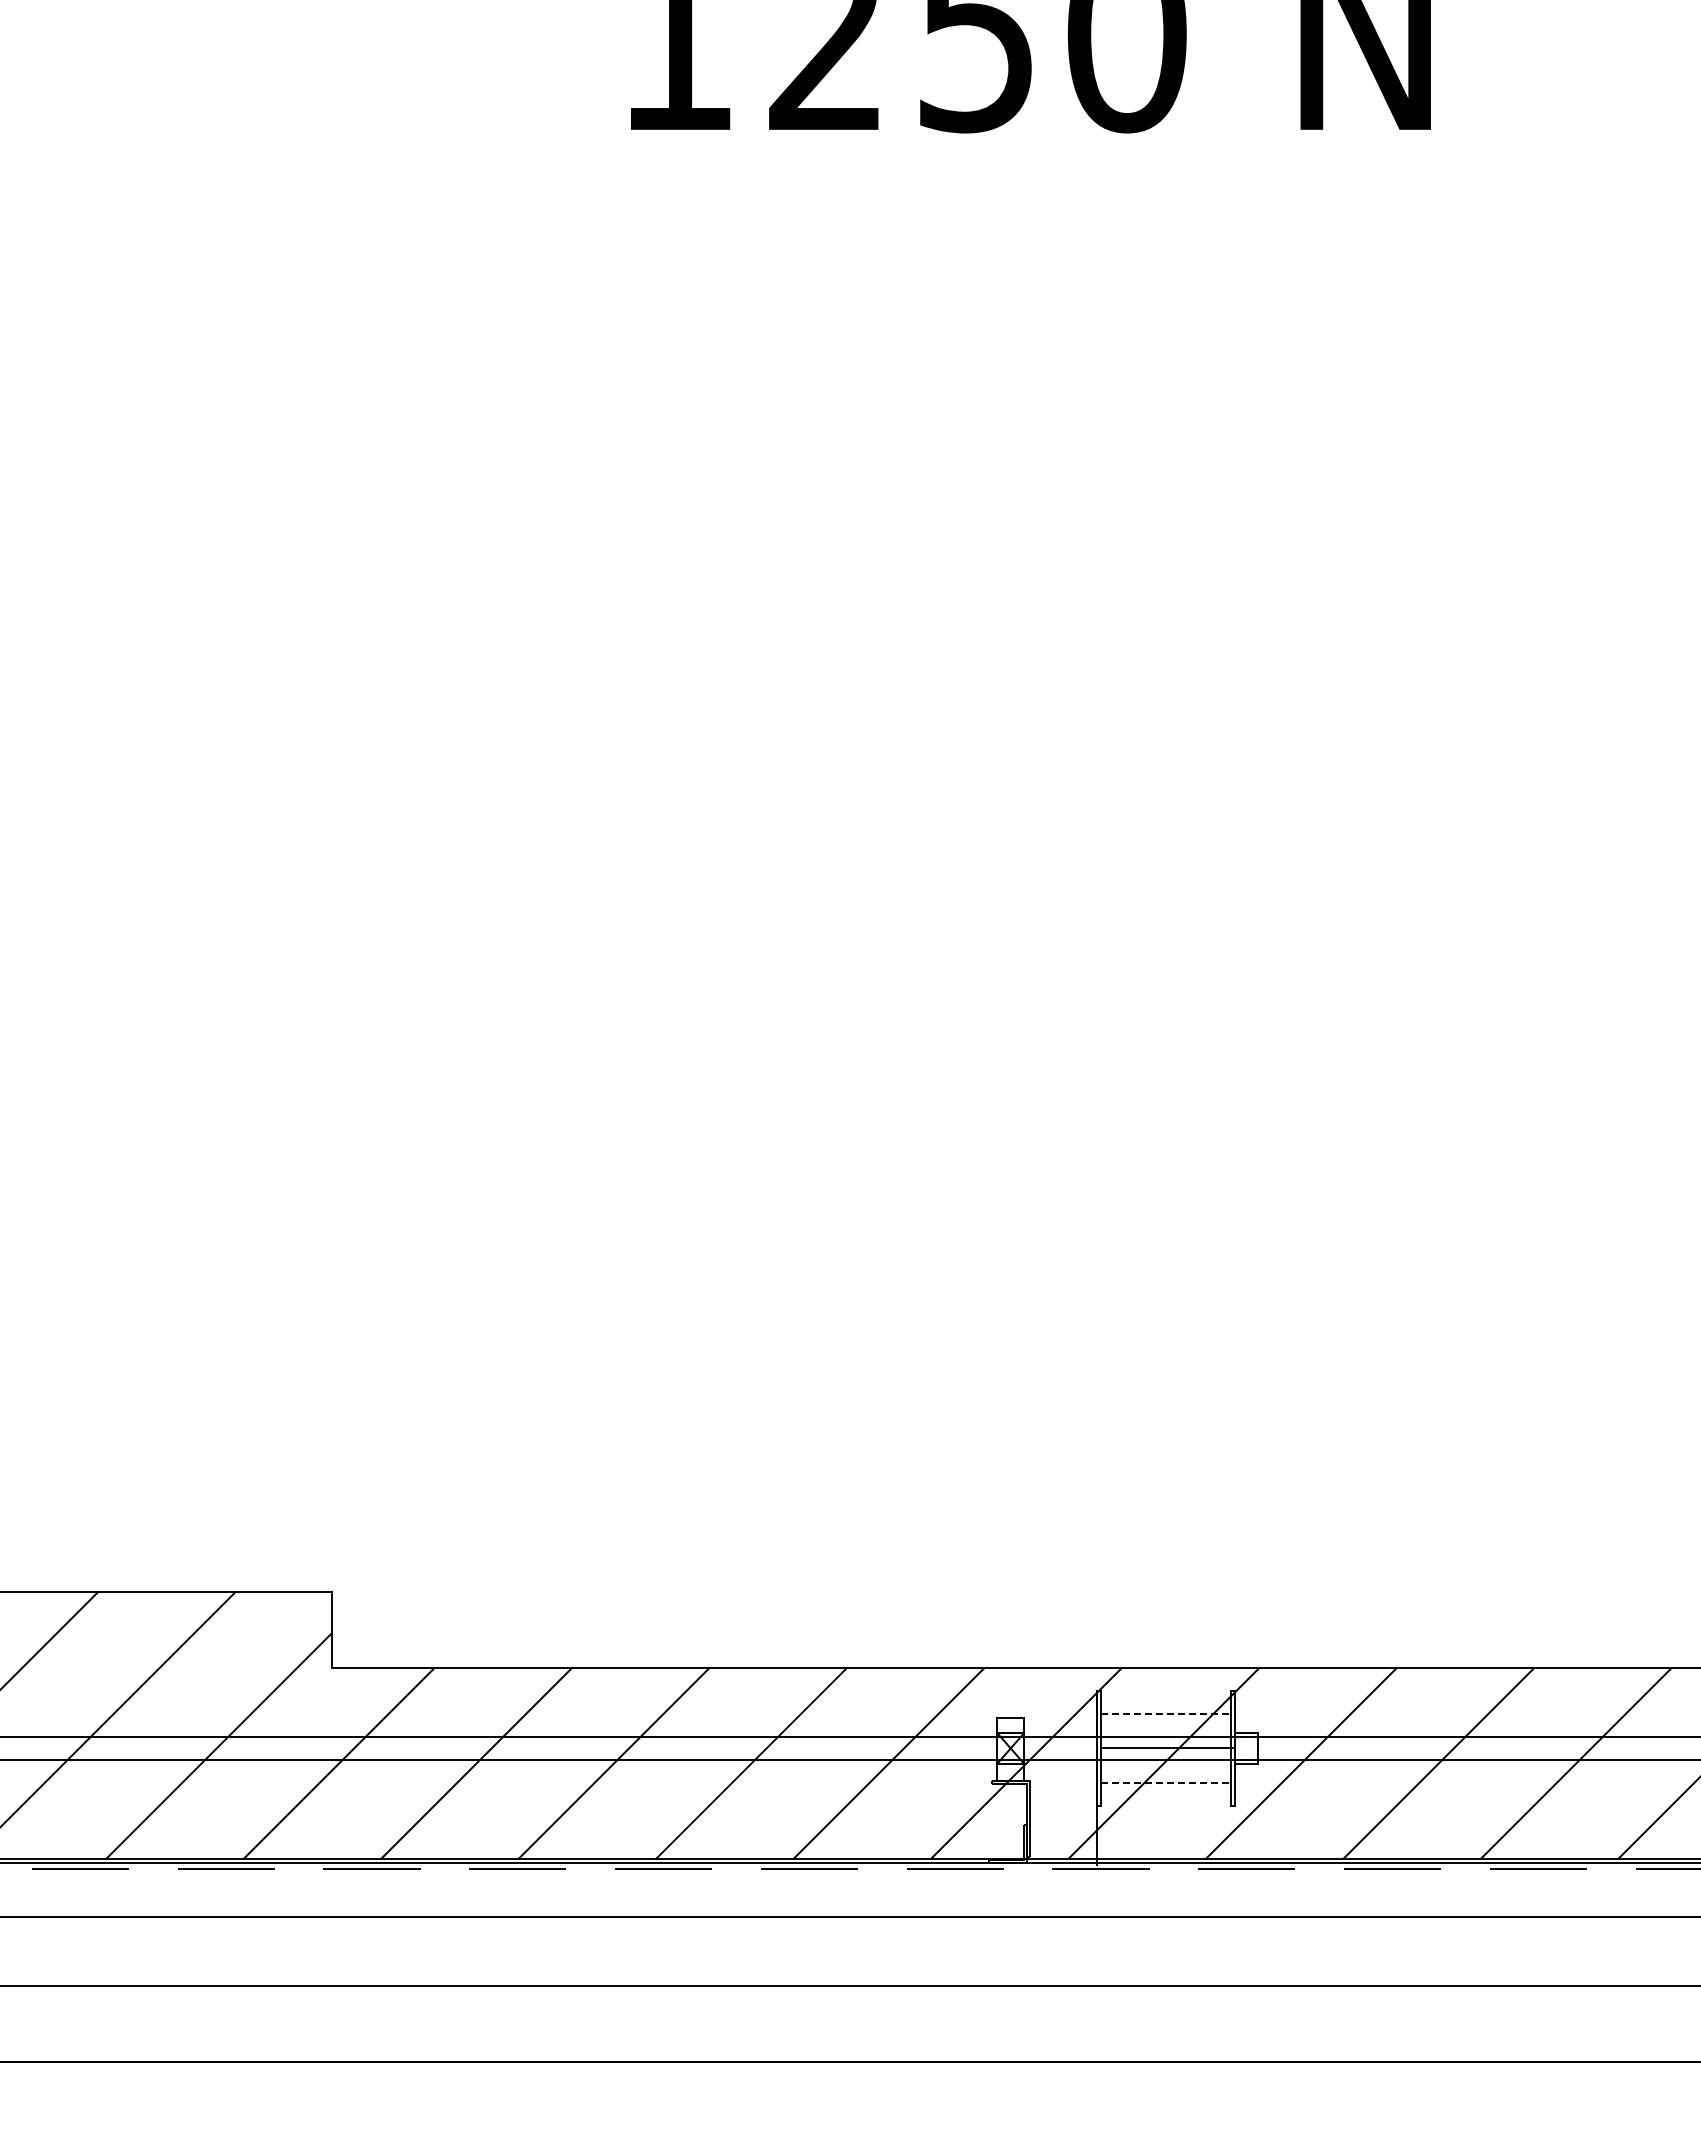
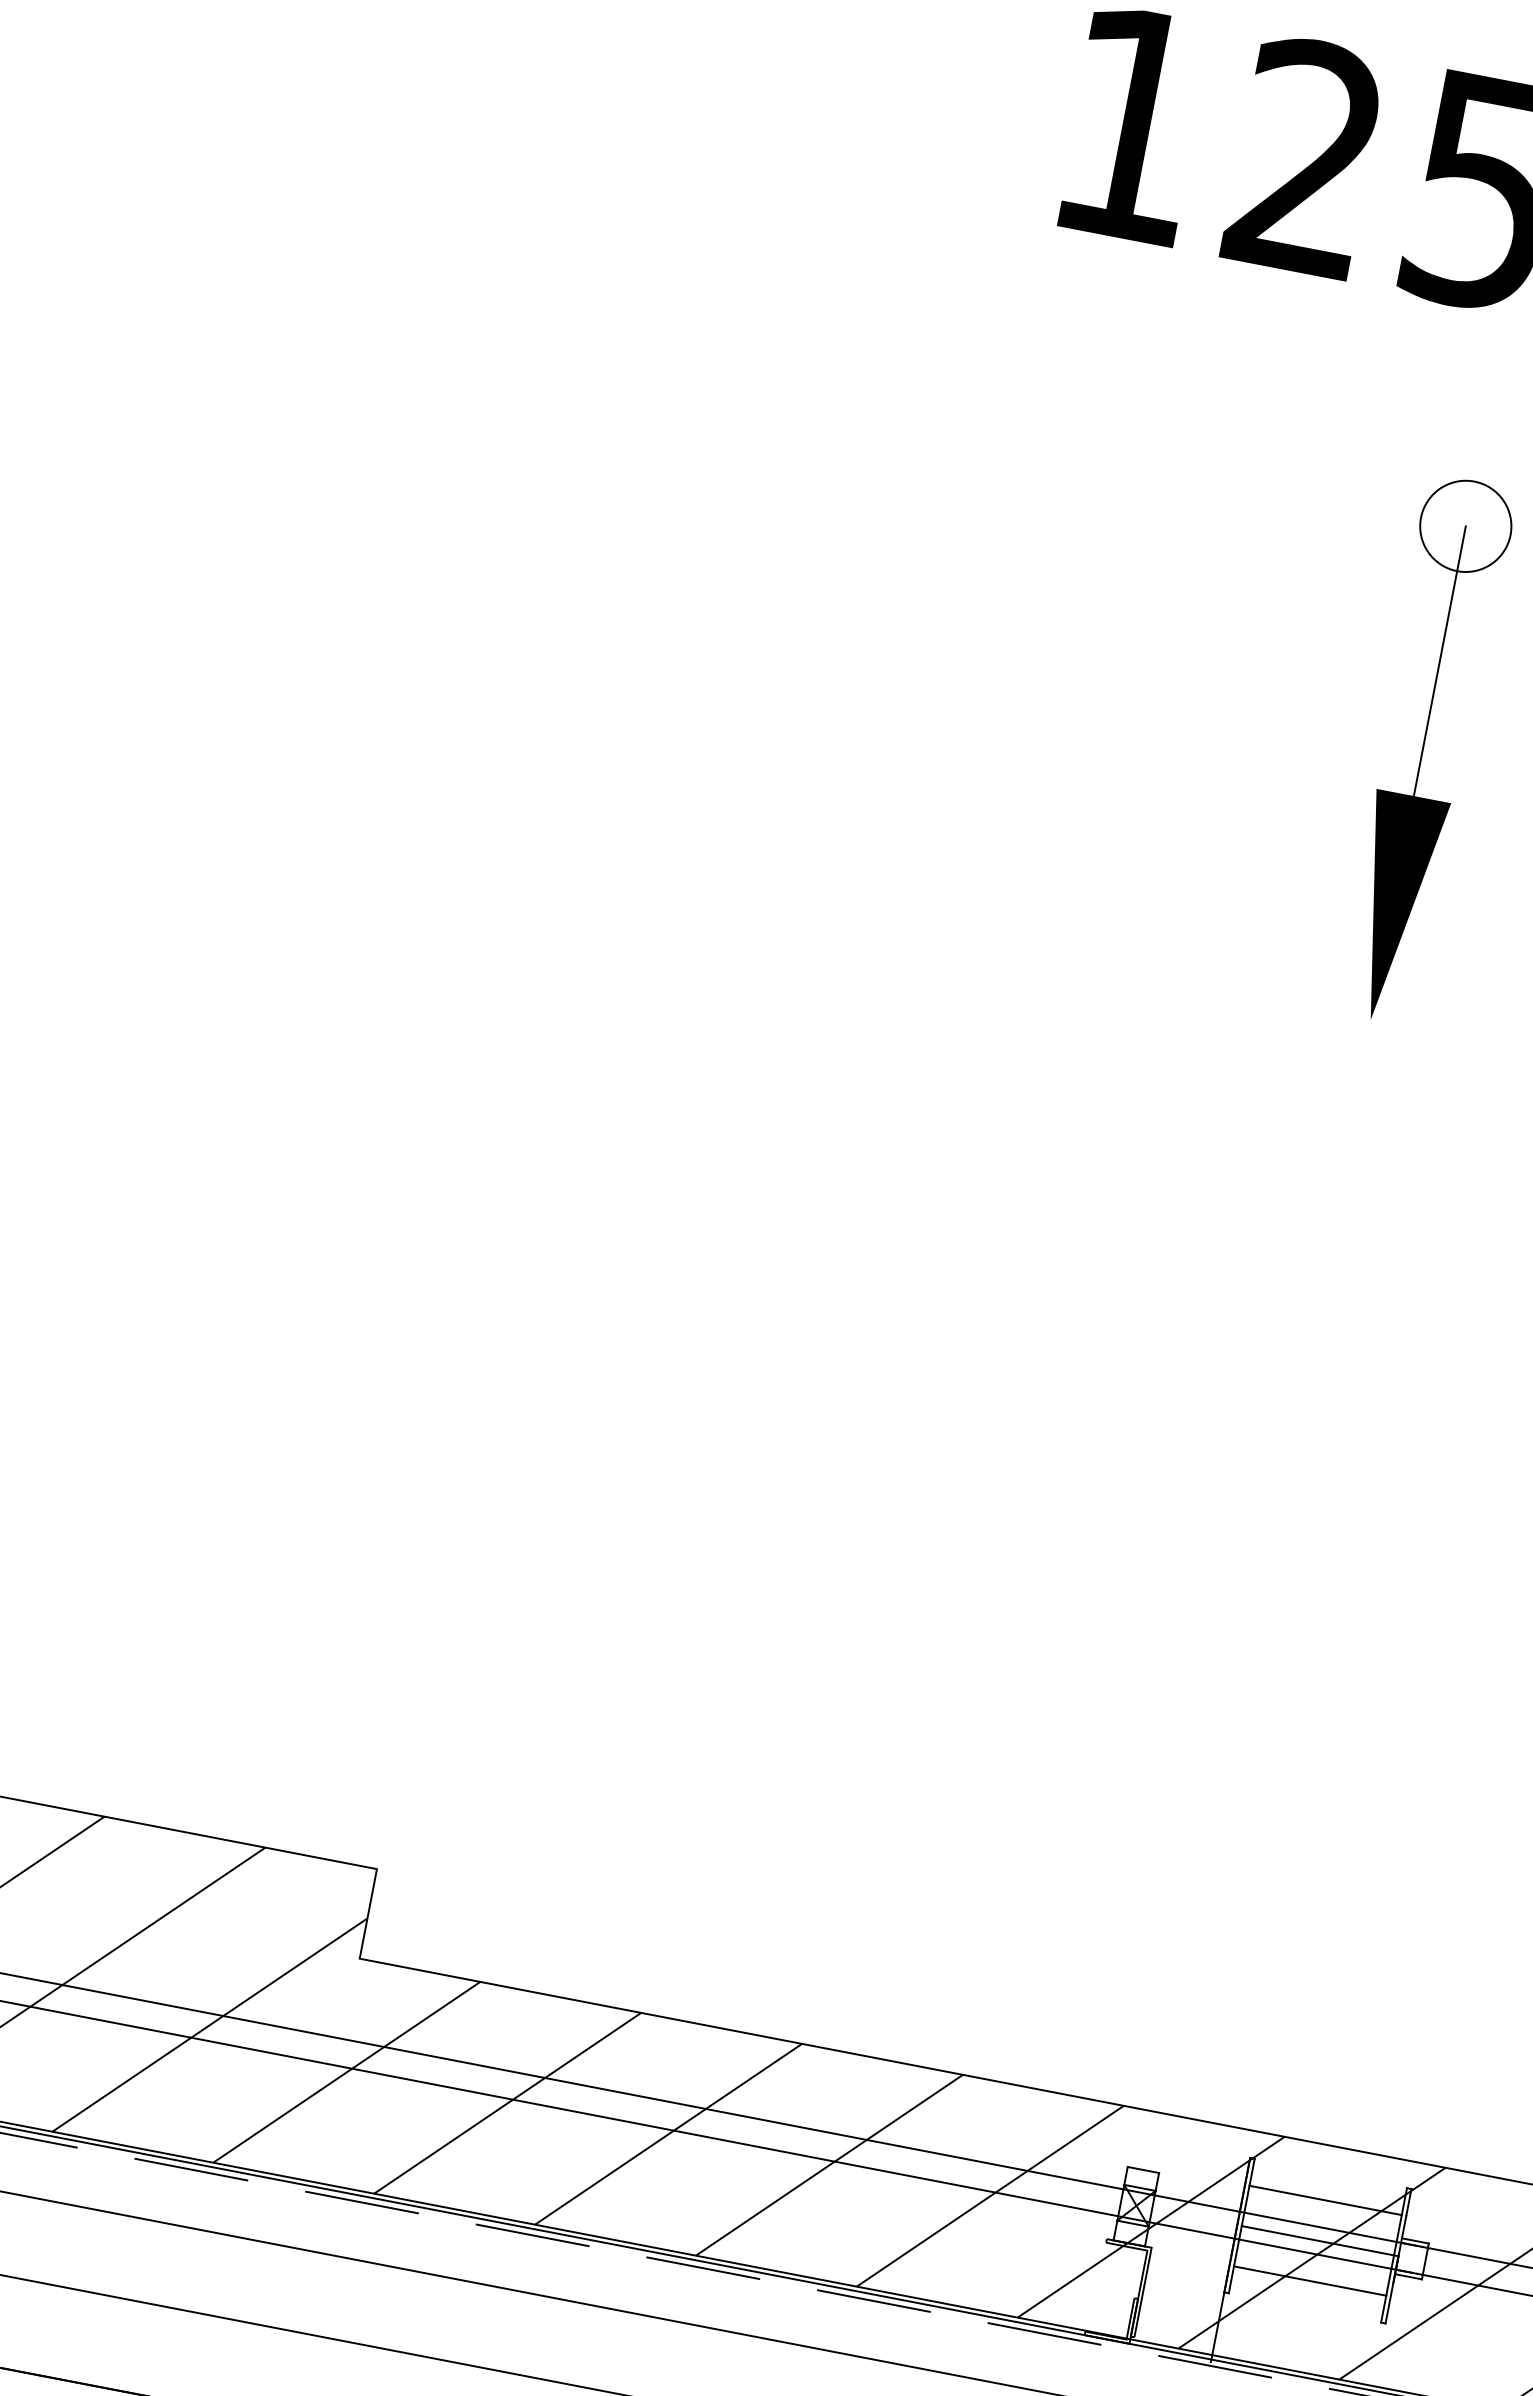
part: (1015, 503) -> (1422, 749), added
line: (1166, 1713) -> (1326, 2200), dashed -> solid
line: (1166, 1782) -> (1311, 2280), dashed -> solid

